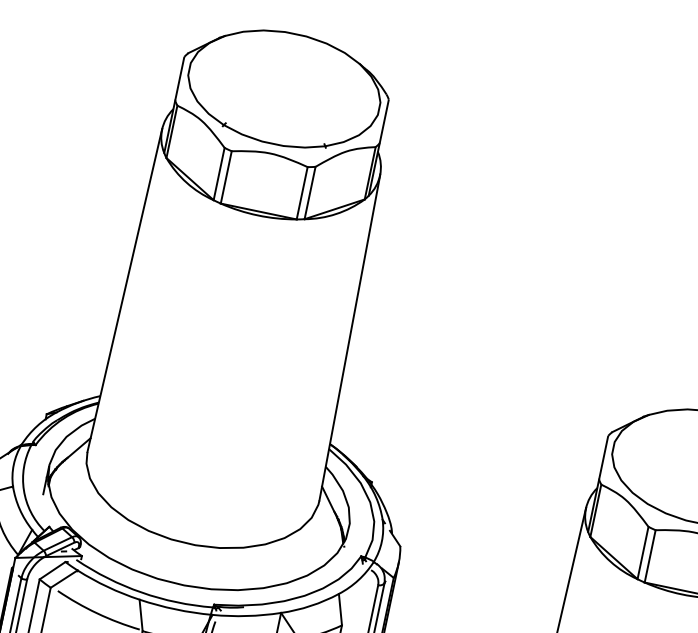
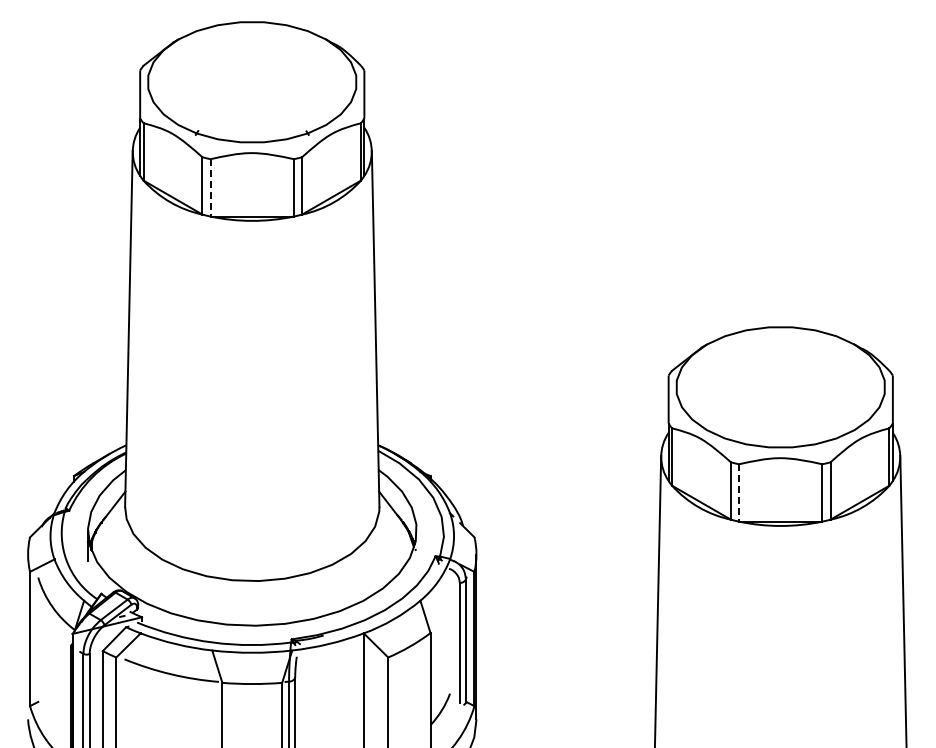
line: (226, 177) -> (210, 187), solid -> dashed
line: (650, 556) -> (739, 492), solid -> dashed

